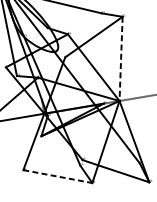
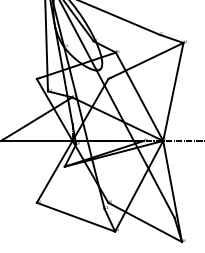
line: (121, 59) -> (173, 92), dashed -> solid
line: (58, 176) -> (76, 217), dashed -> solid

